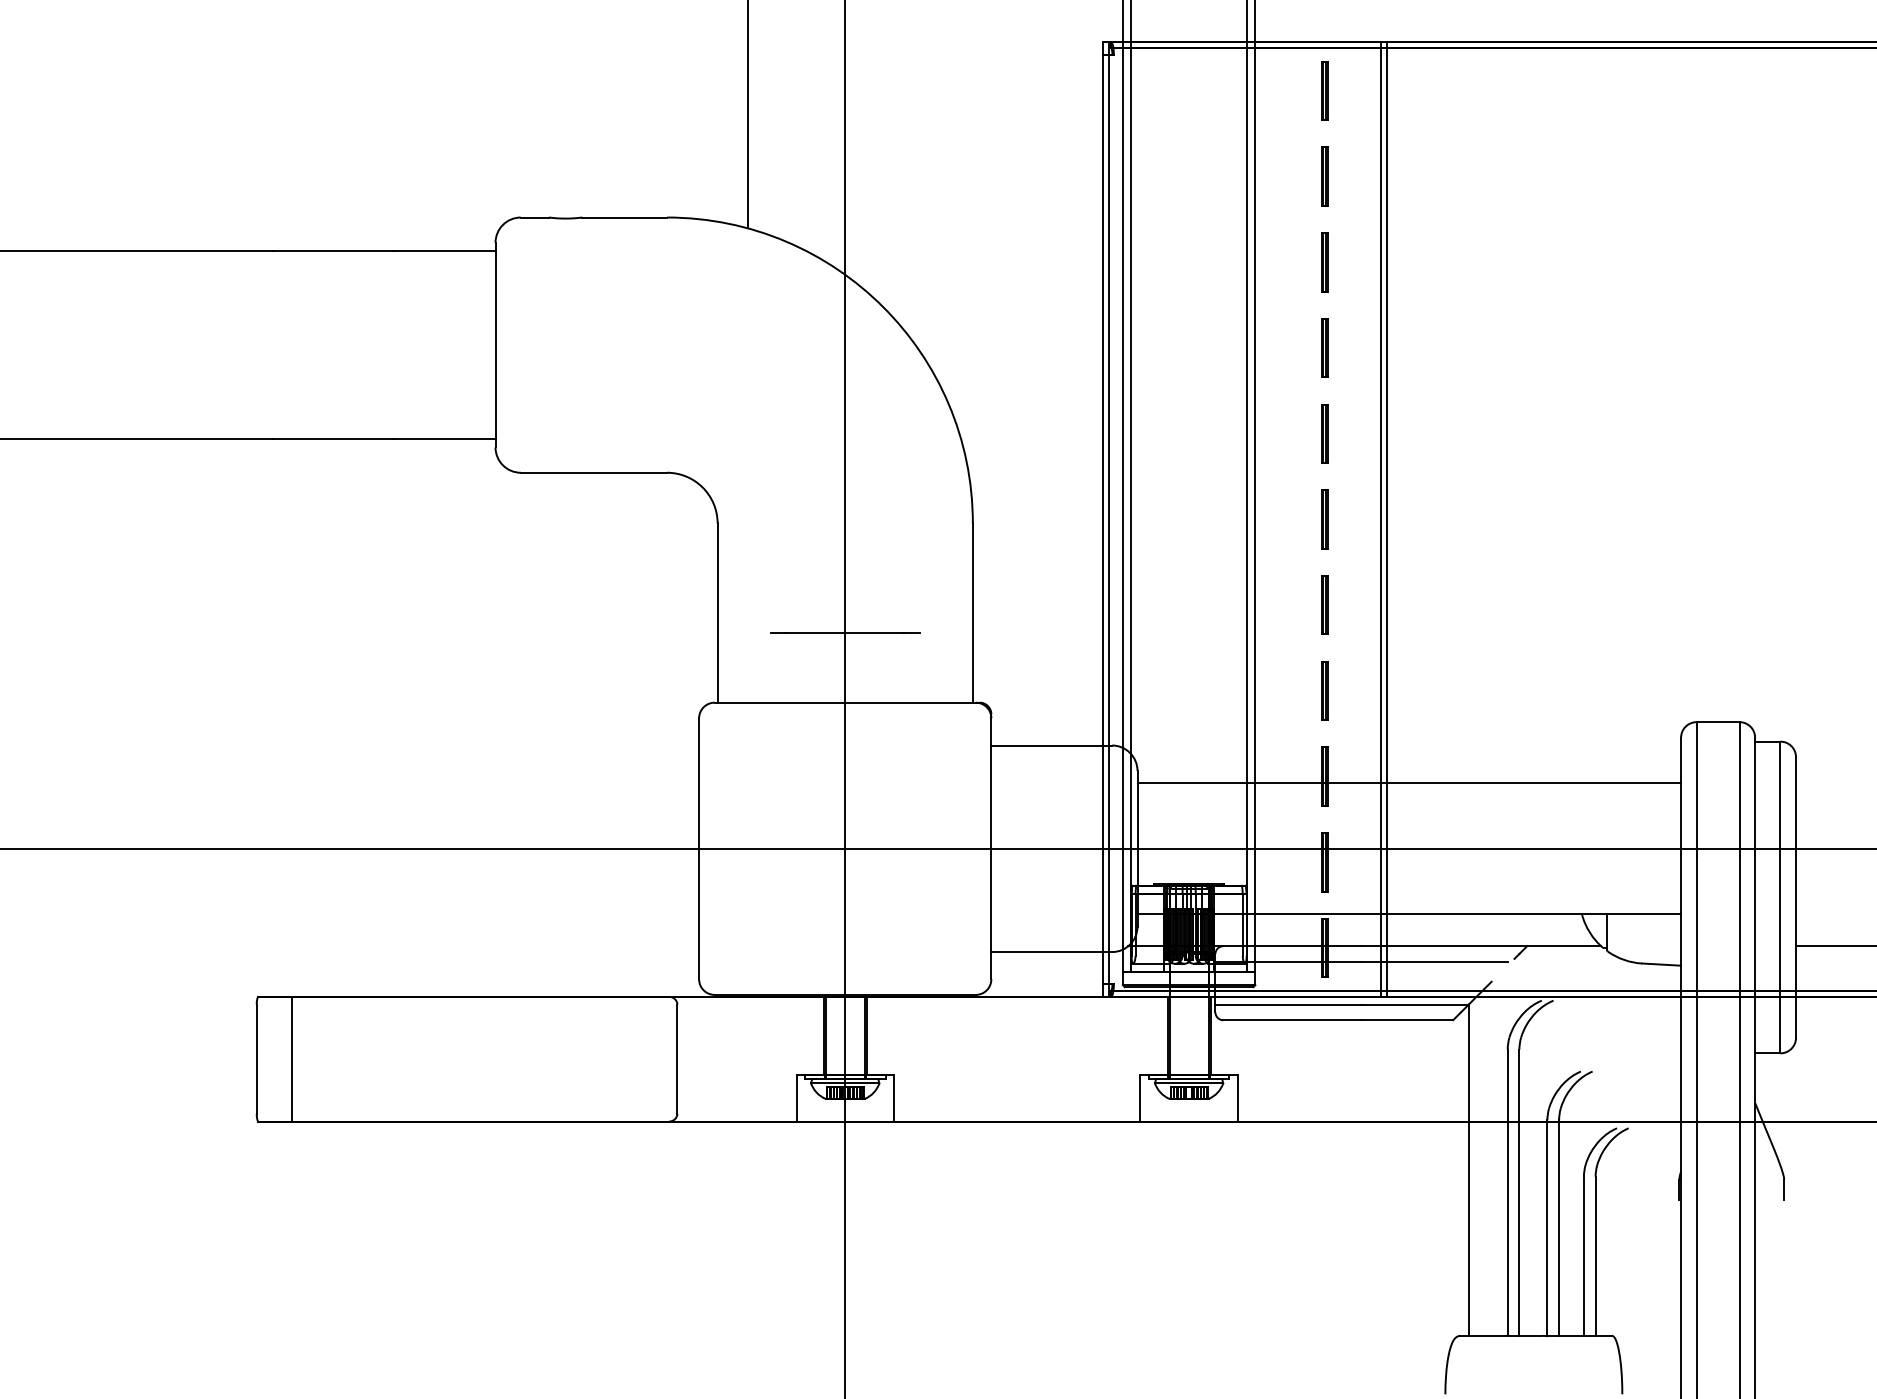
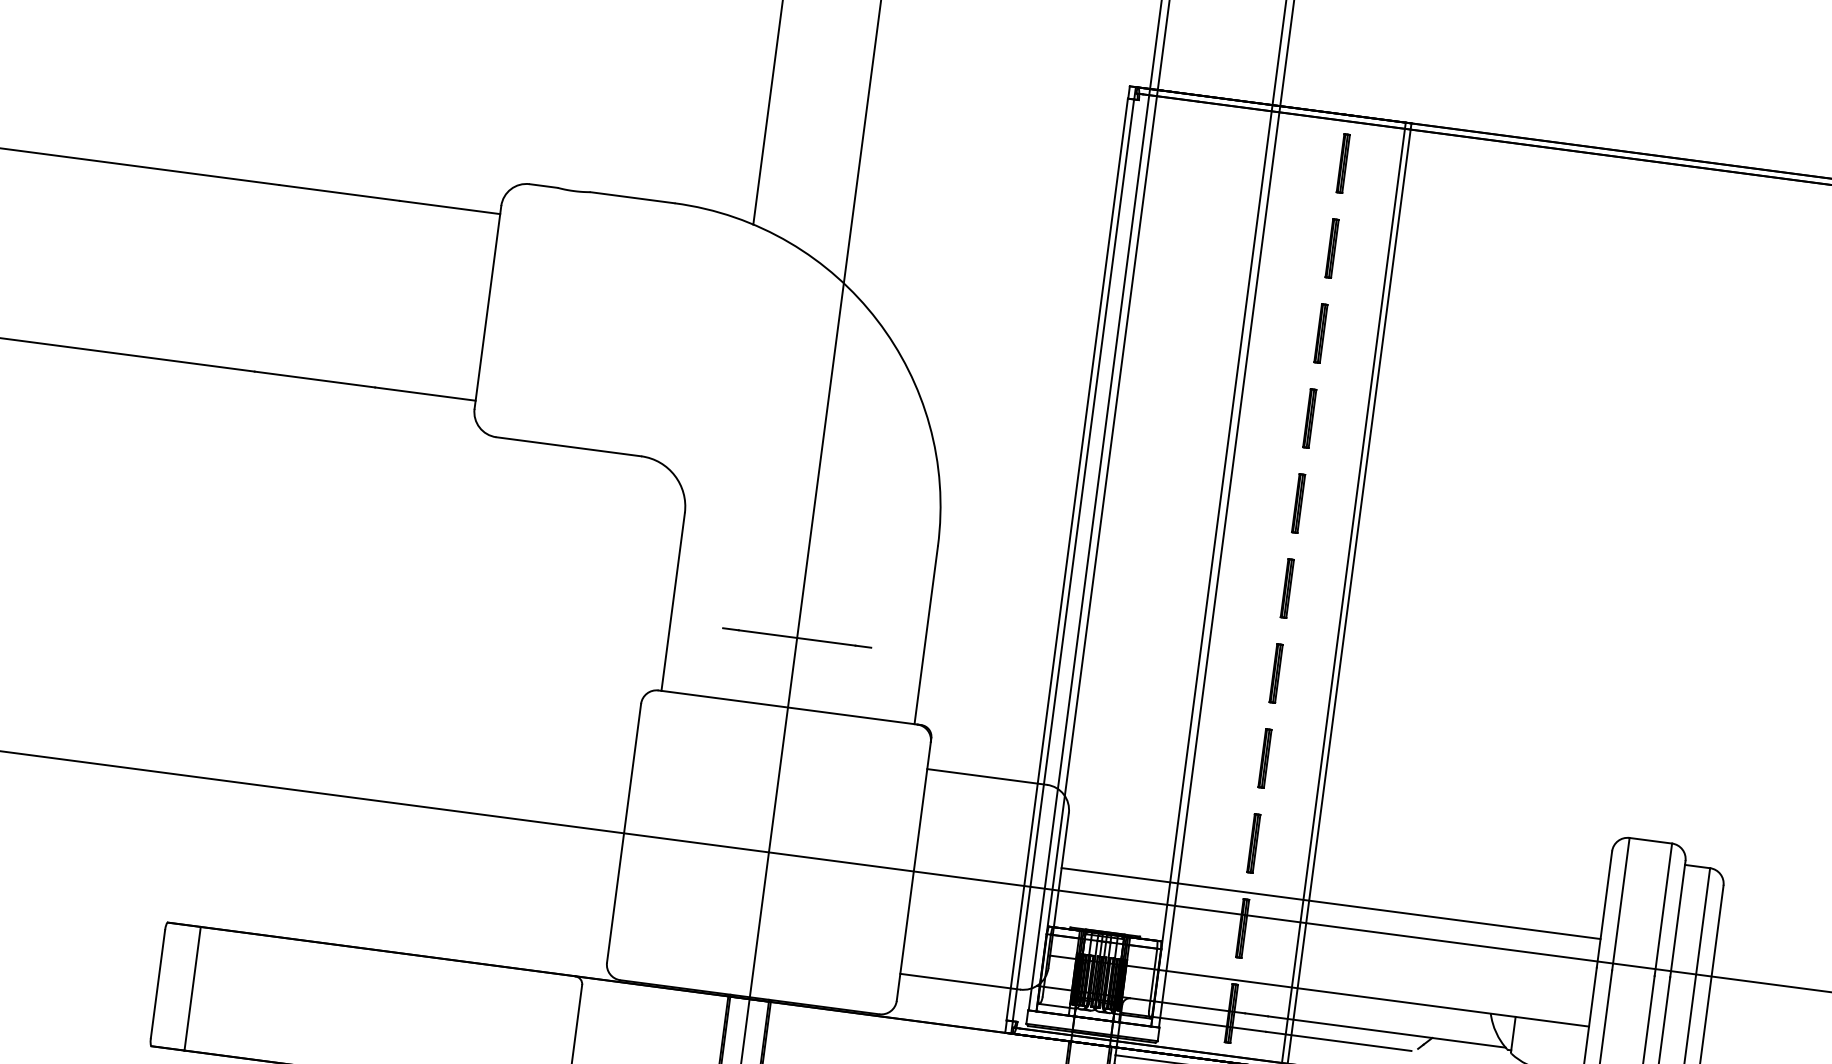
line: (1409, 783) -> (1331, 903), moved

